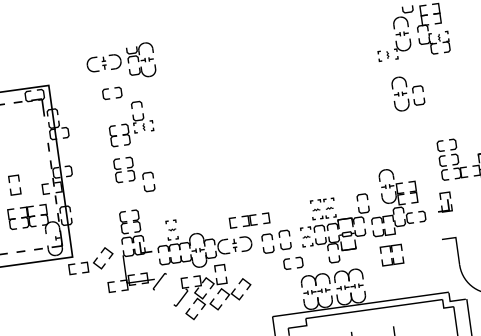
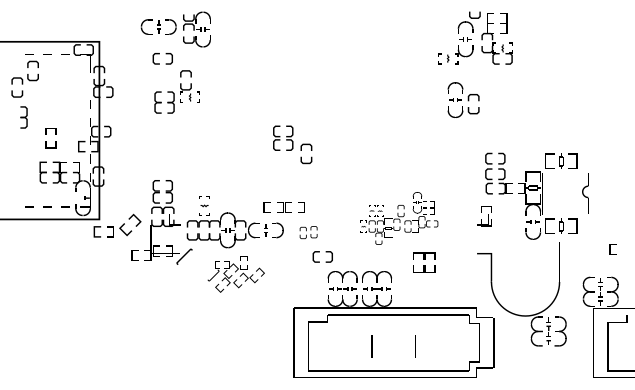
part: (134, 174) -> (292, 144), moved
part: (362, 215) -> (399, 218), size x0.6
part: (276, 241) -> (308, 232), size x0.6
part: (212, 291) -> (236, 274), size x0.7

